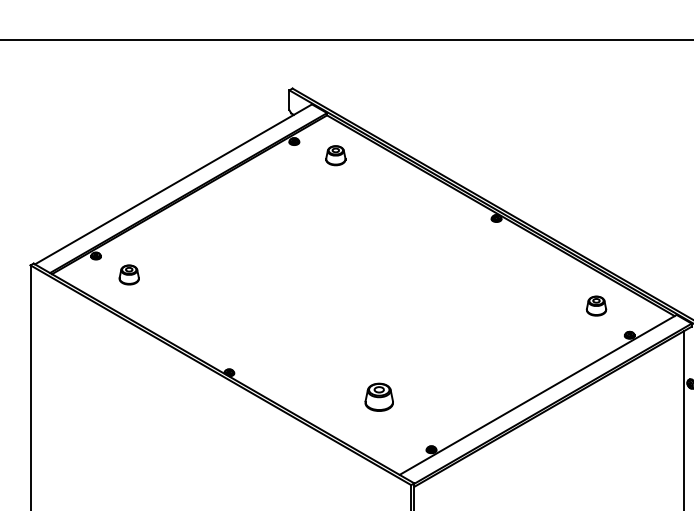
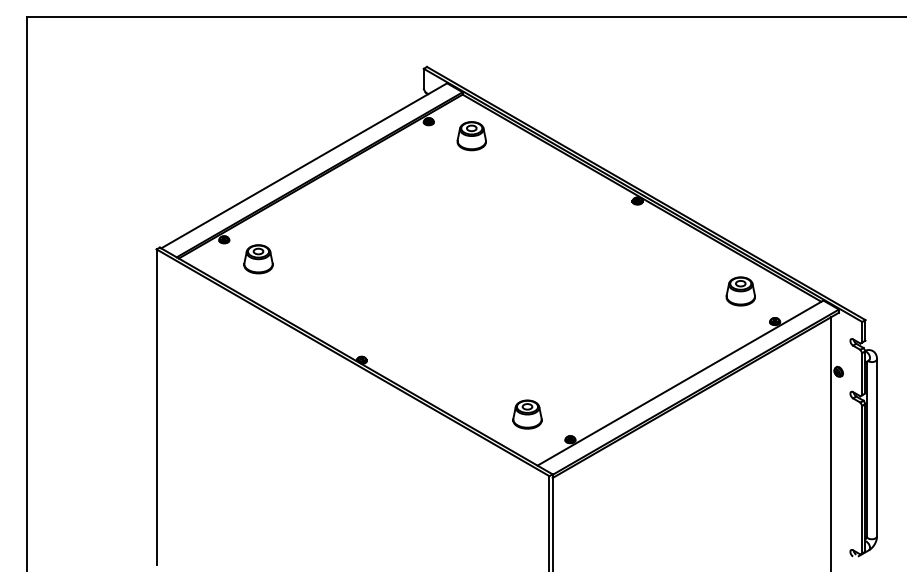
part: (335, 155) -> (471, 136), size x1.43
part: (129, 275) -> (258, 259), size x1.43
part: (596, 306) -> (740, 291), size x1.43
part: (379, 397) -> (527, 414), moved

